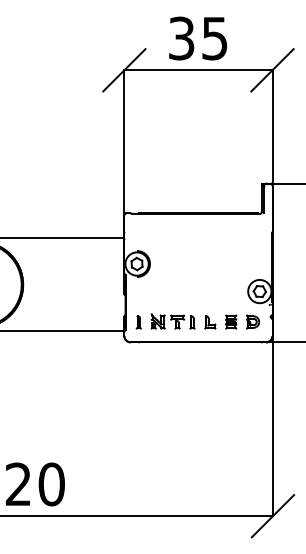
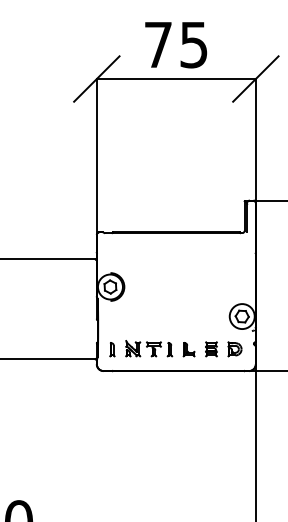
text: (181, 38) -> (158, 44), 35 -> 75

